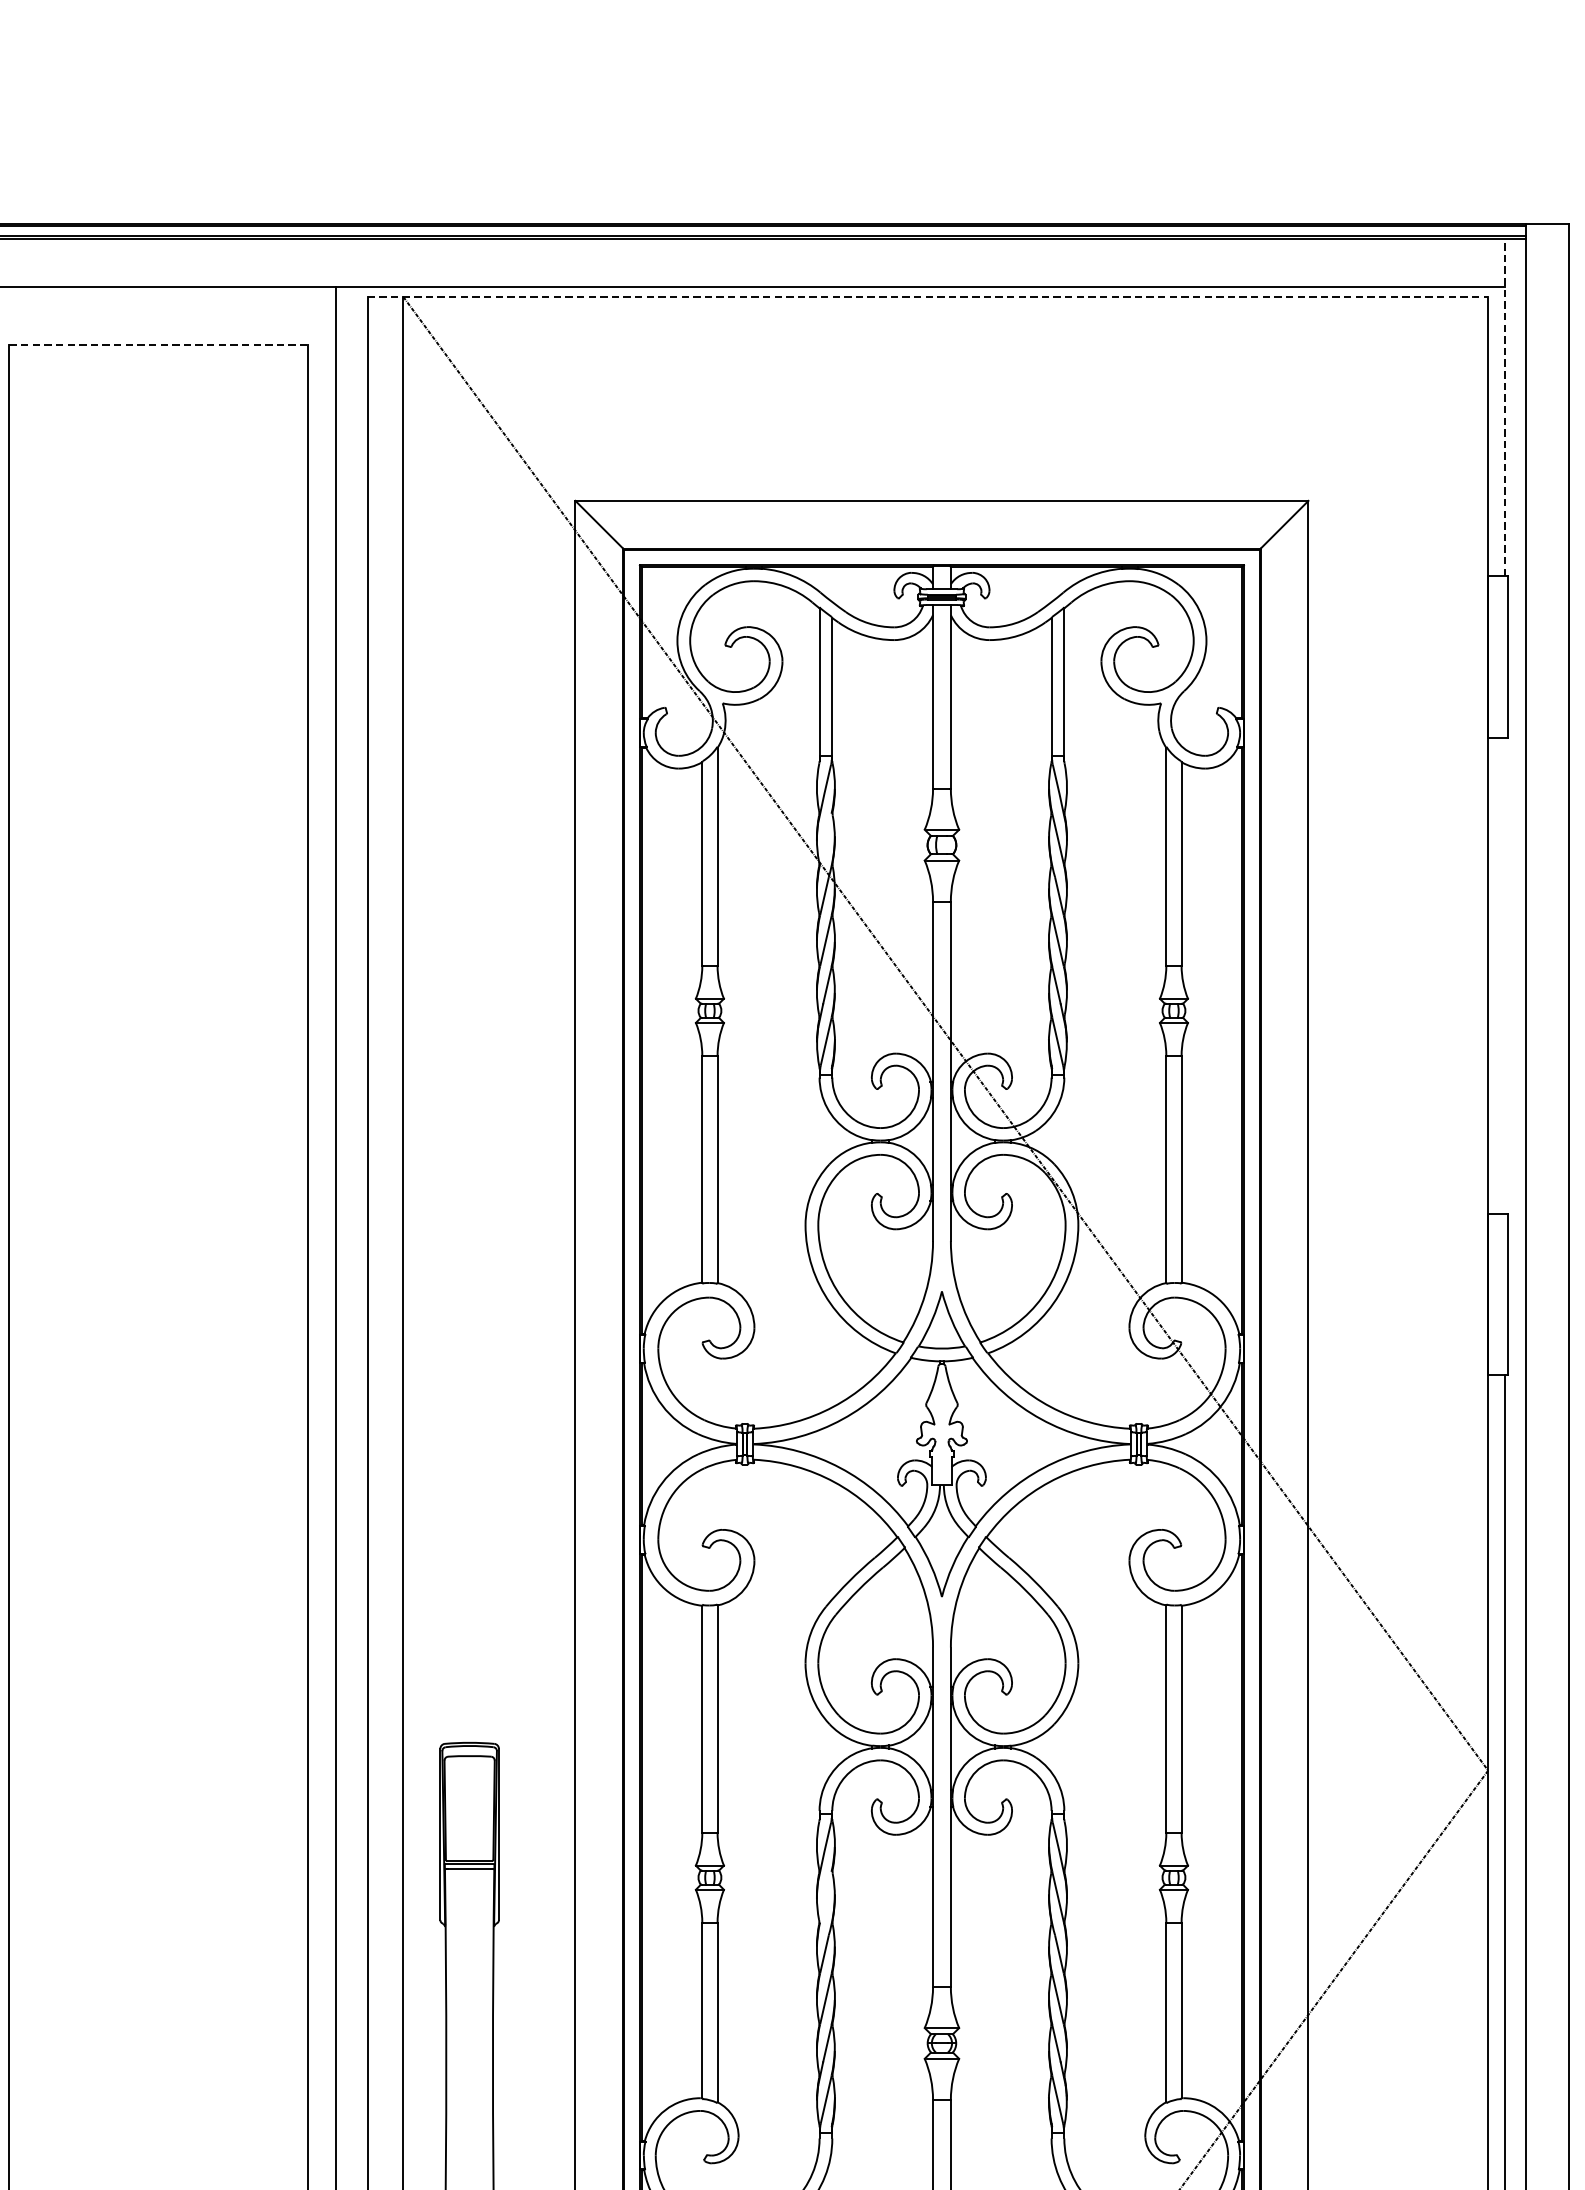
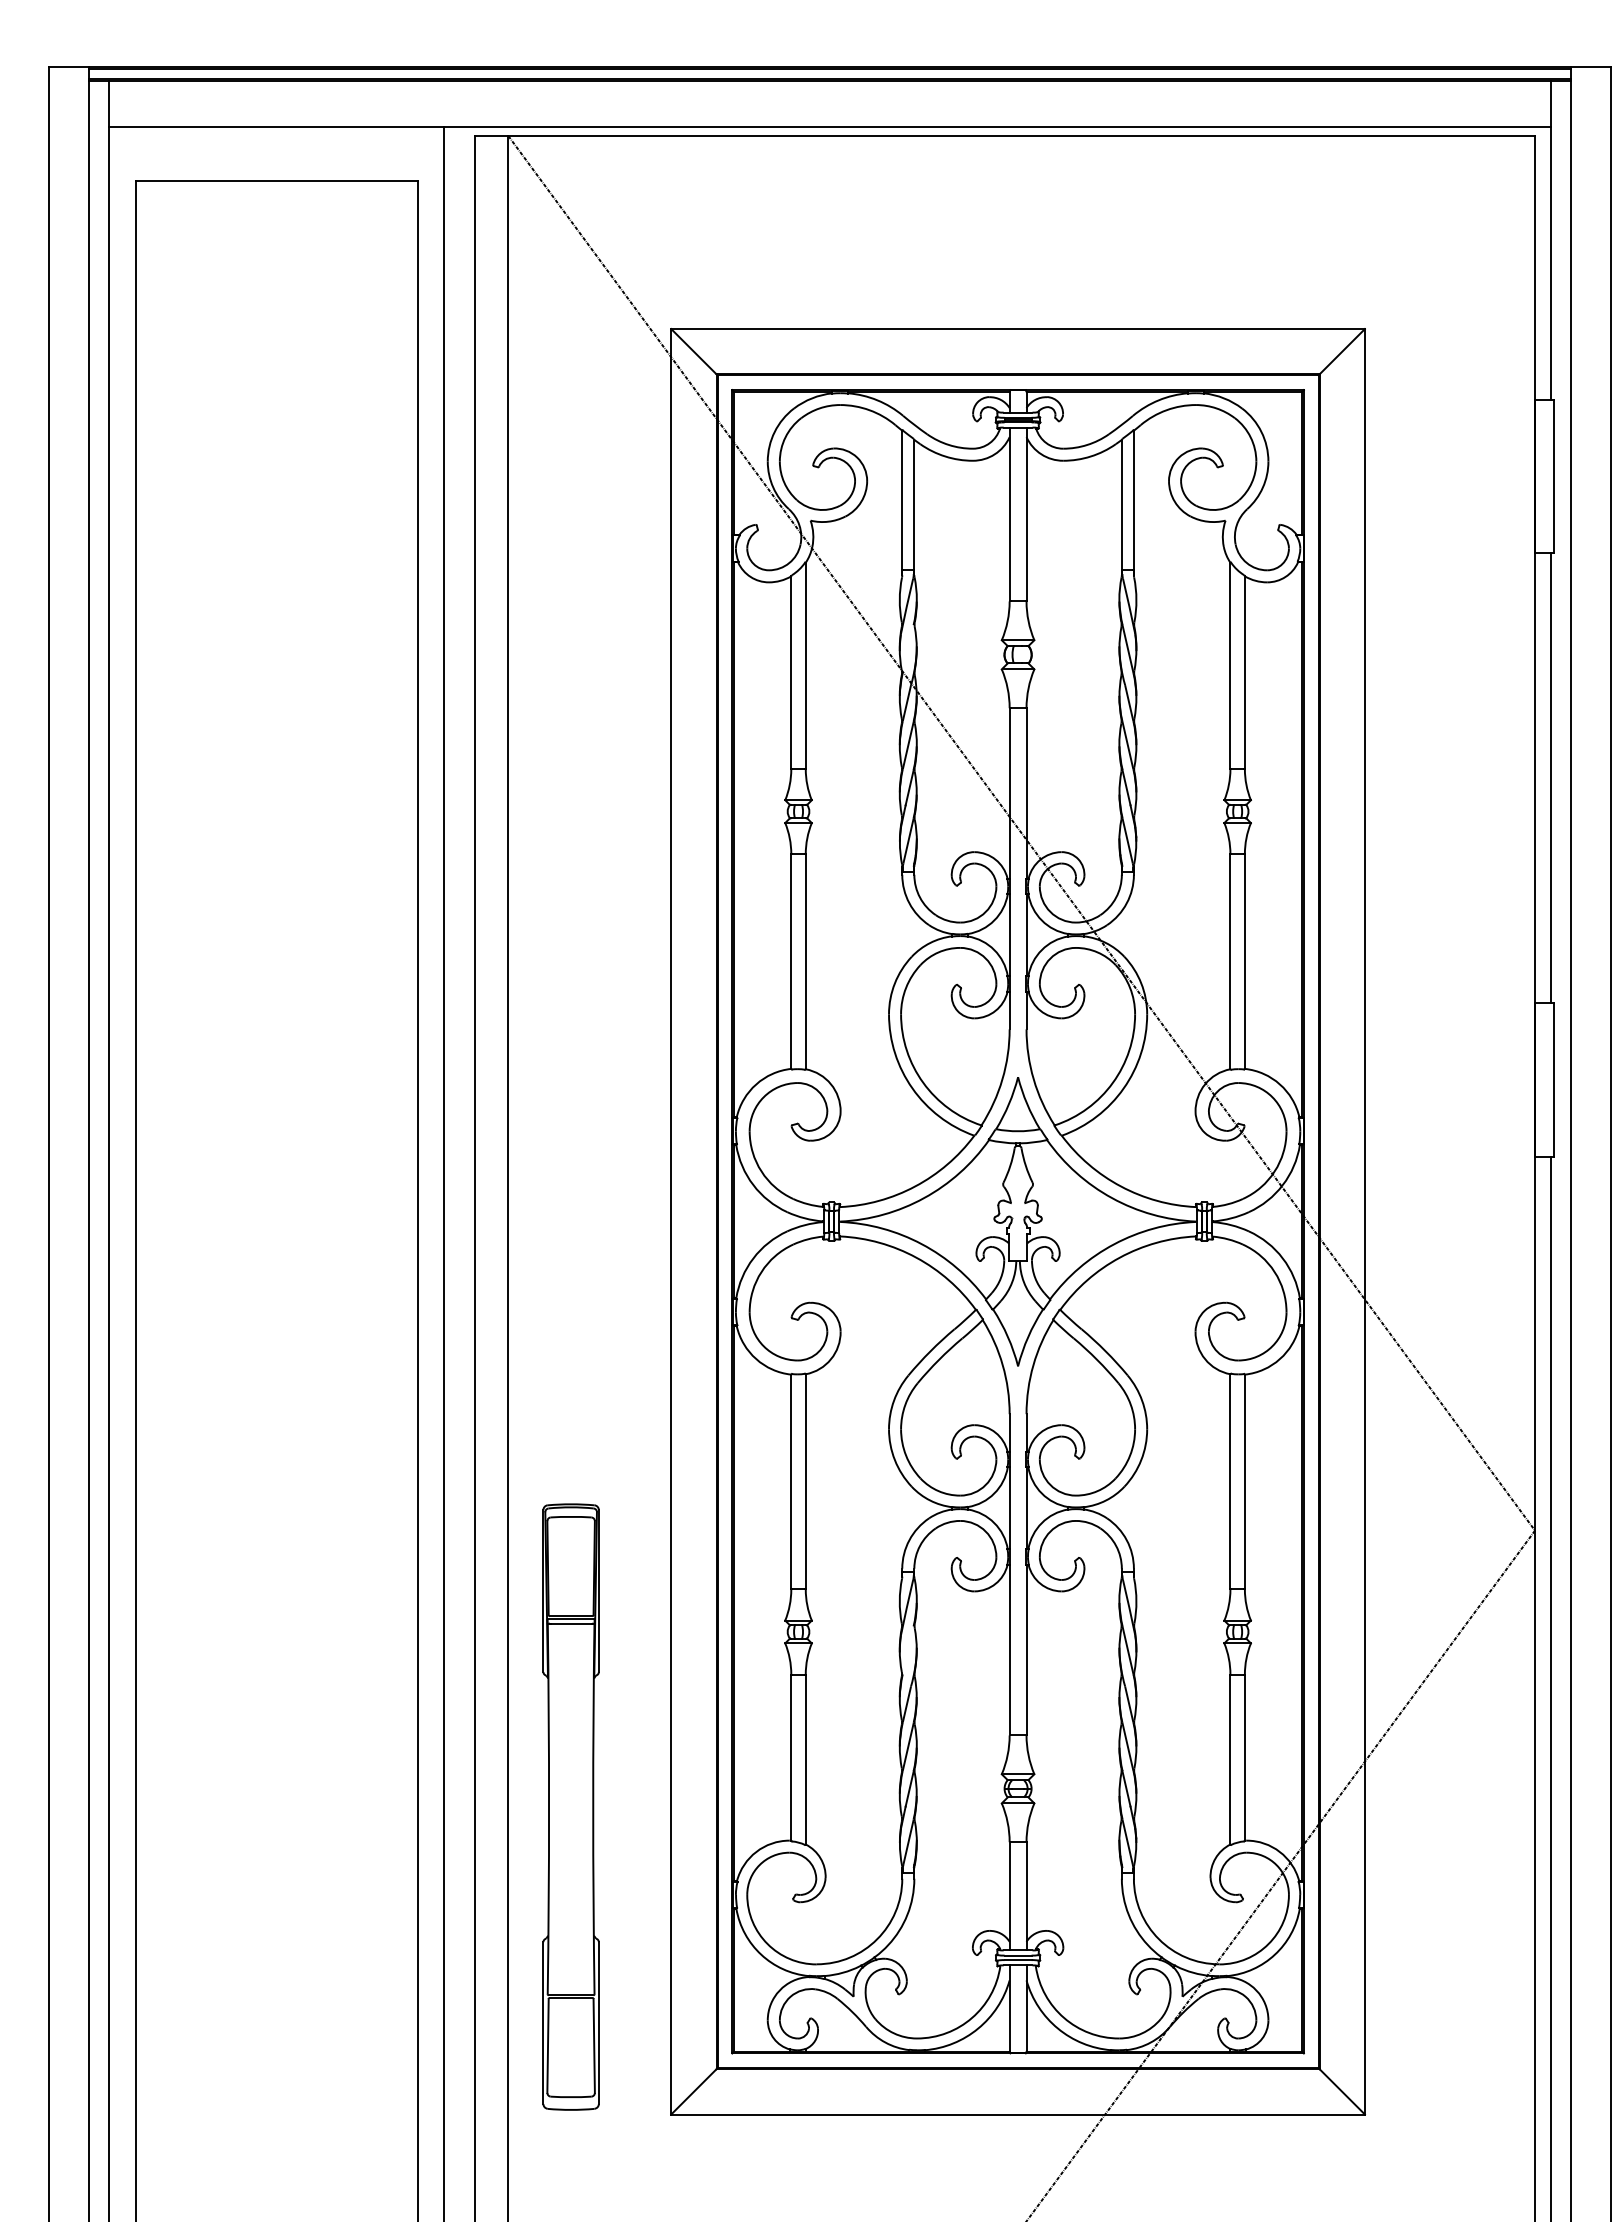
line: (928, 297) -> (1005, 136), dashed -> solid
line: (159, 344) -> (277, 181), dashed -> solid
line: (1504, 407) -> (1550, 240), dashed -> solid
line: (1504, 975) -> (1550, 778), added

